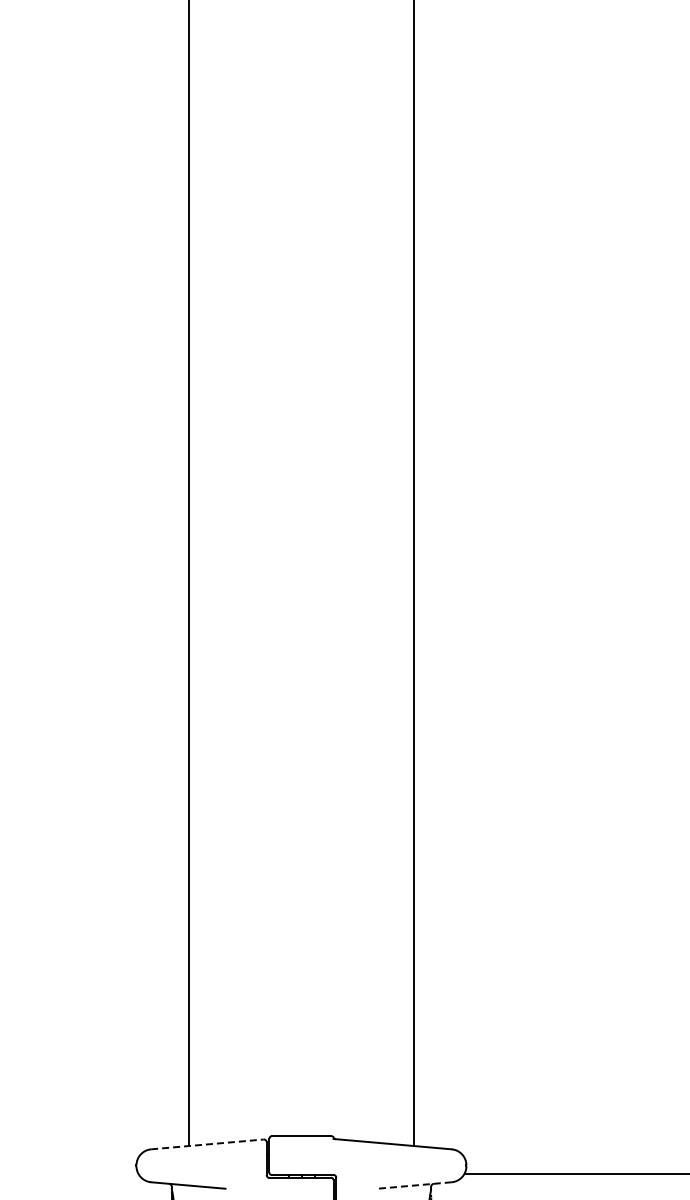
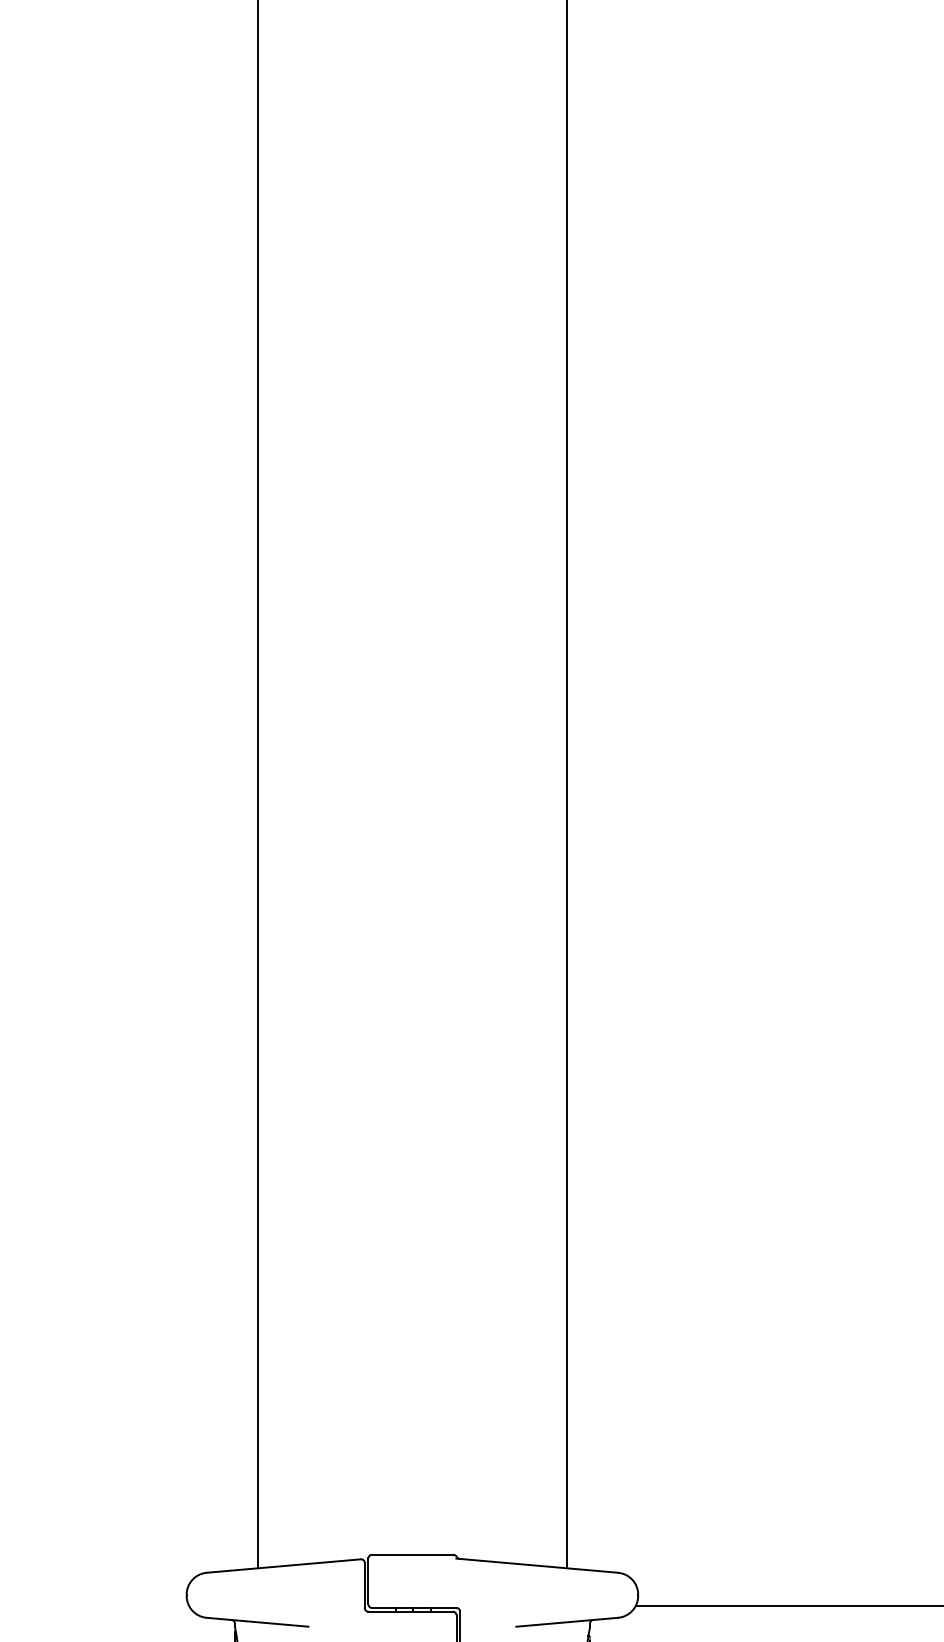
line: (207, 1144) -> (283, 1566), dashed -> solid
line: (414, 1185) -> (567, 1622), dashed -> solid

